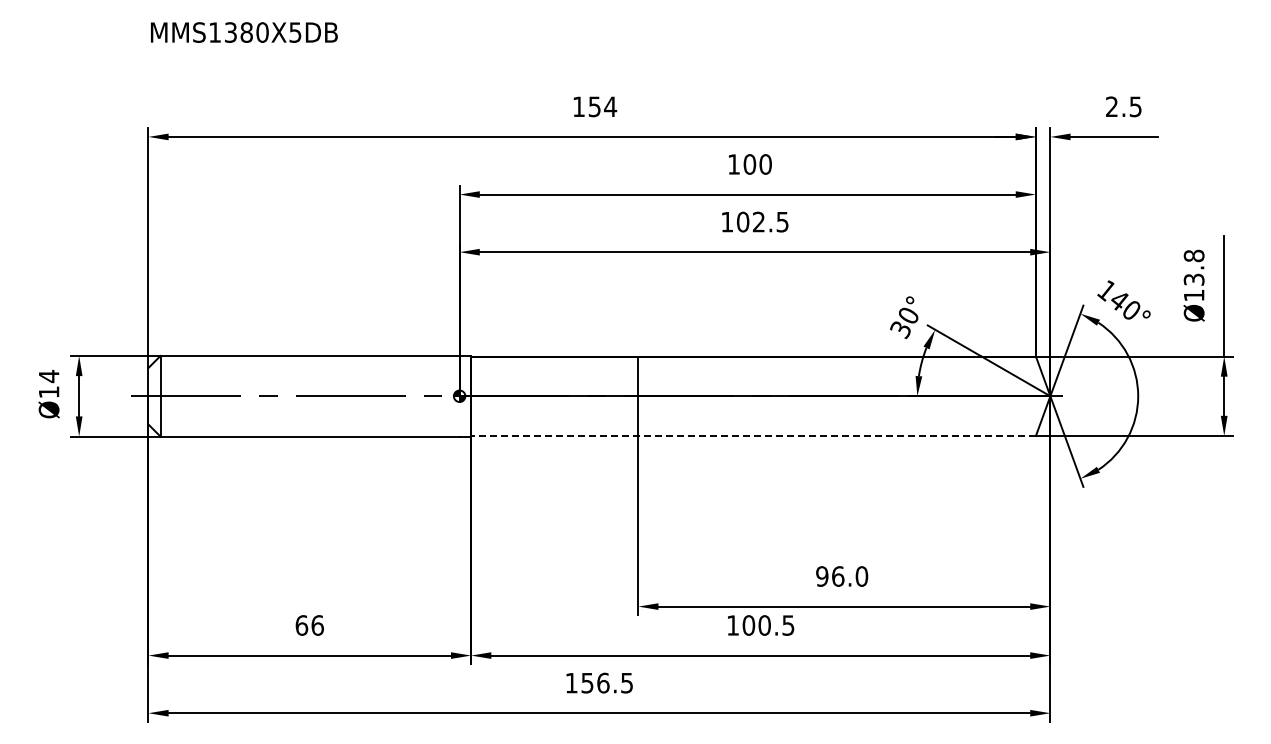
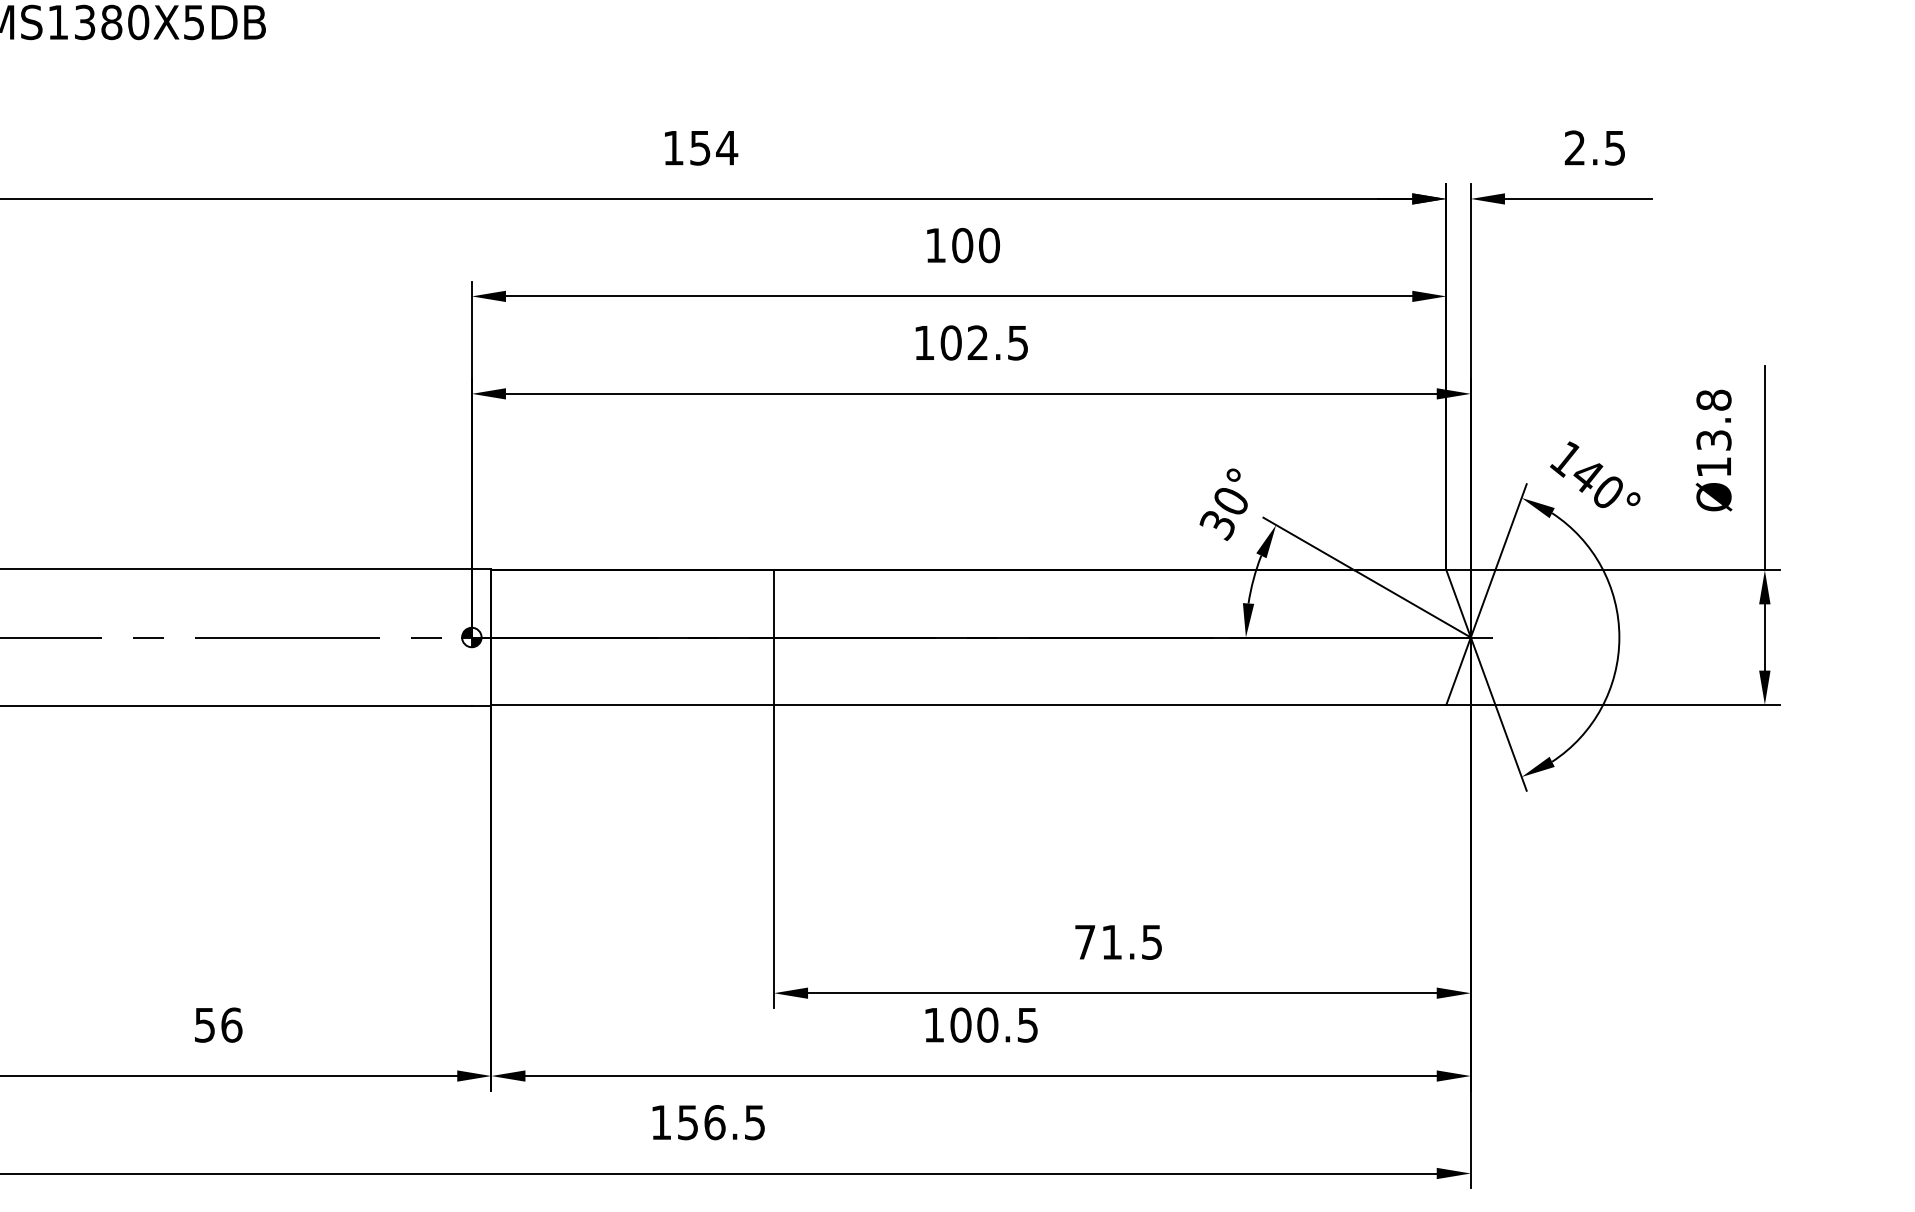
line: (753, 436) -> (968, 705), dashed -> solid
text: (842, 576) -> (1119, 942), 96.0 -> 71.5
text: (301, 625) -> (204, 1025), 66 -> 56

